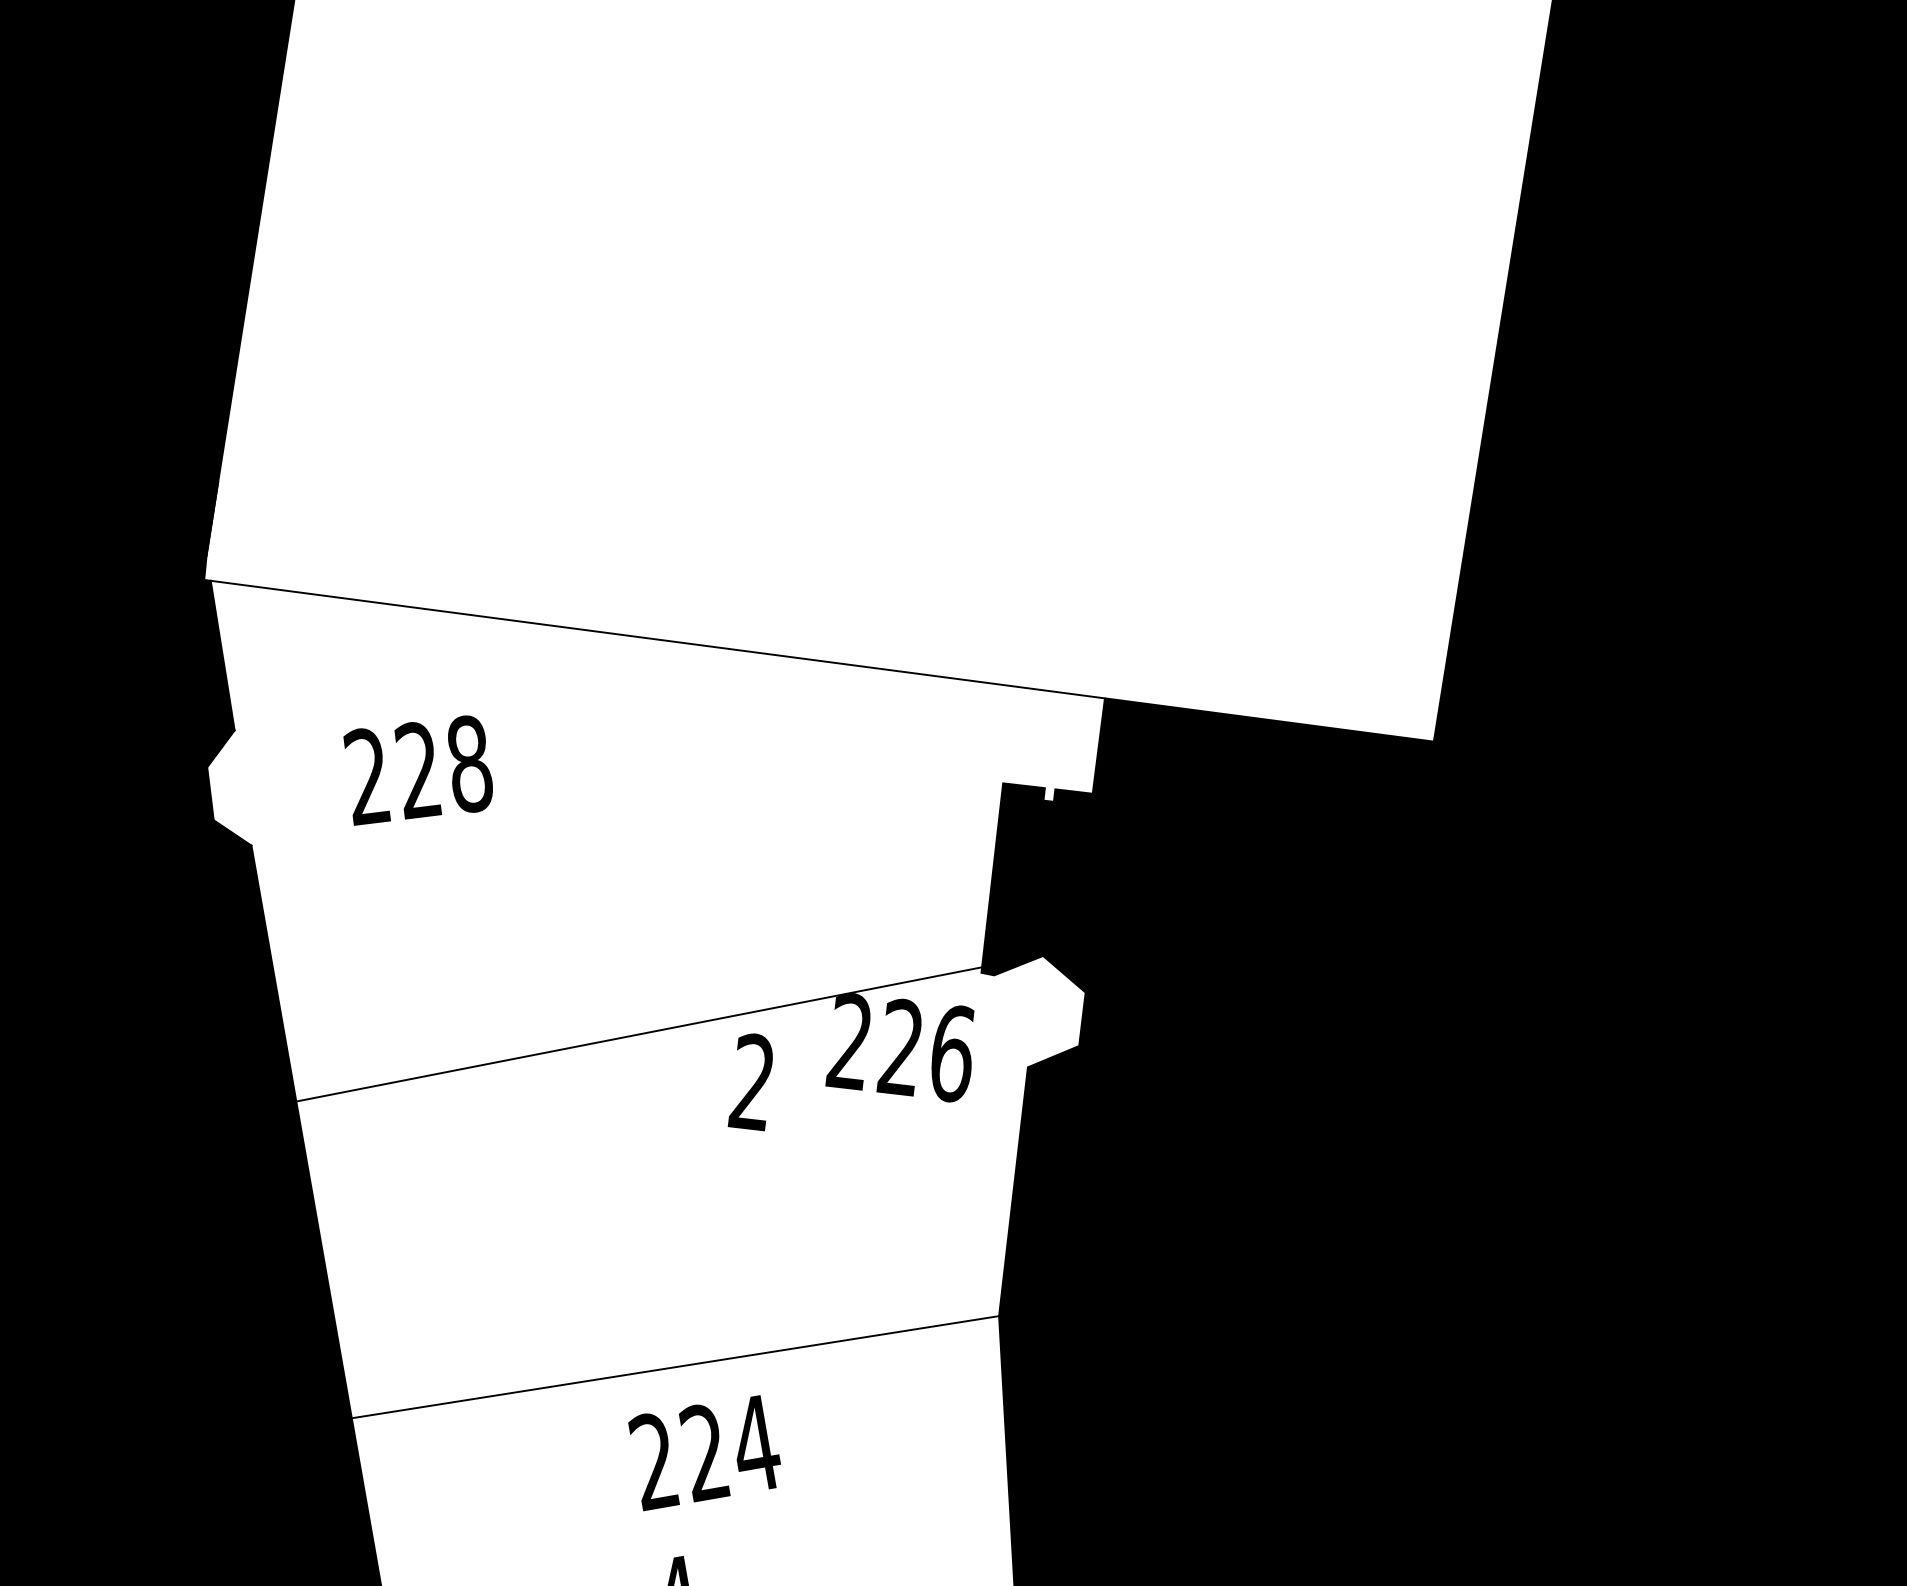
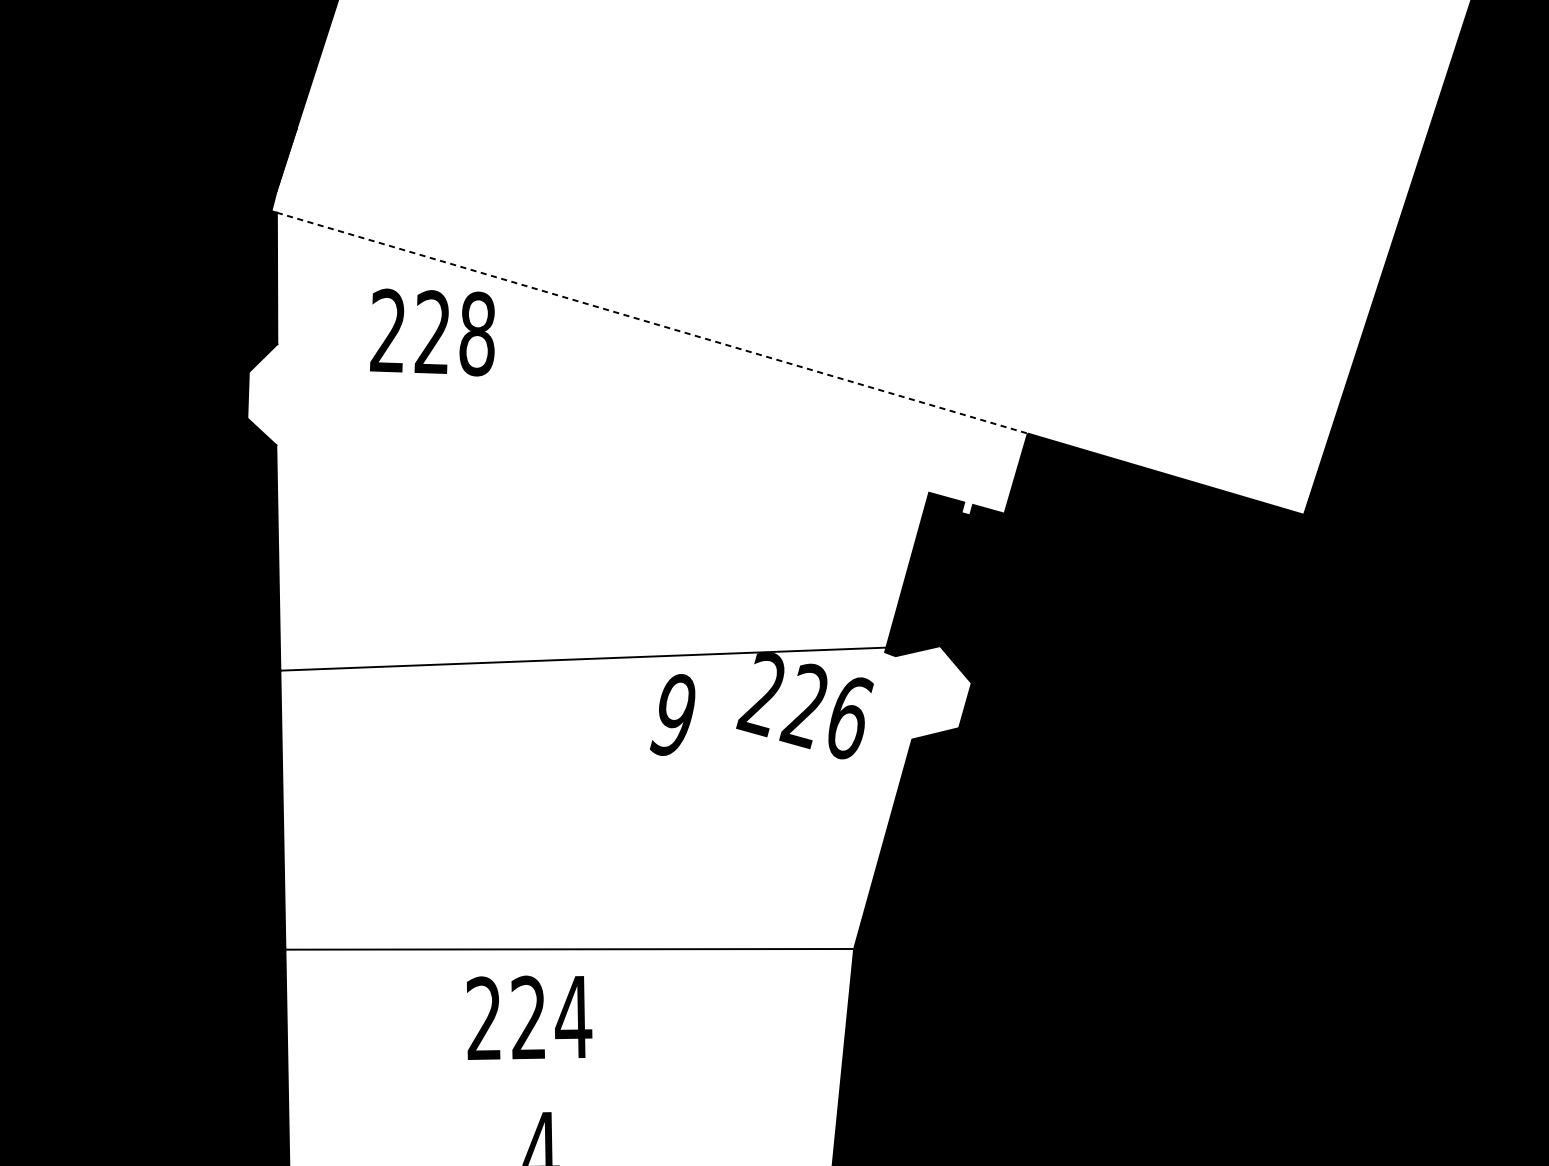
line: (657, 639) -> (652, 323), solid -> dashed
text: (417, 770) -> (431, 332), moved
text: (750, 1082) -> (672, 715), 2 -> 9
text: (704, 1453) -> (528, 1018), moved

